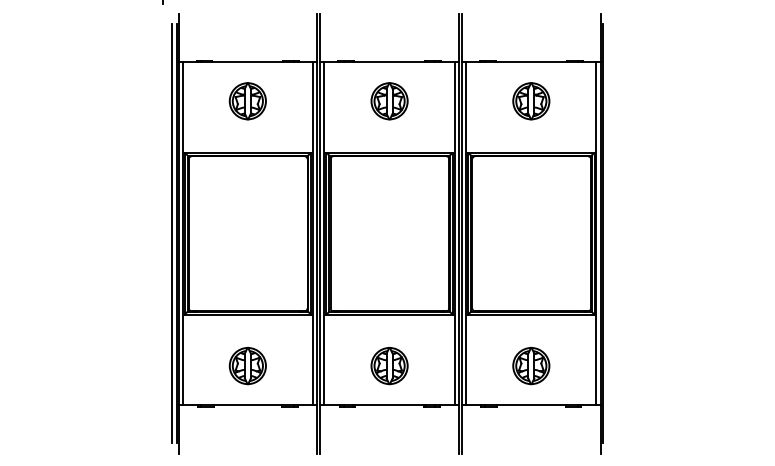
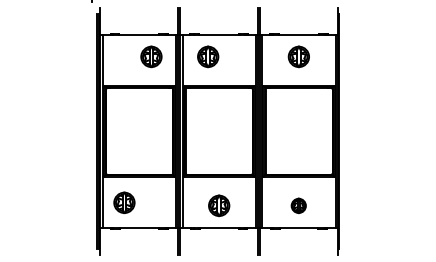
part: (247, 100) -> (151, 56), moved
part: (390, 100) -> (208, 56), moved
part: (247, 365) -> (124, 202), moved
part: (530, 365) -> (298, 205), size x0.7

